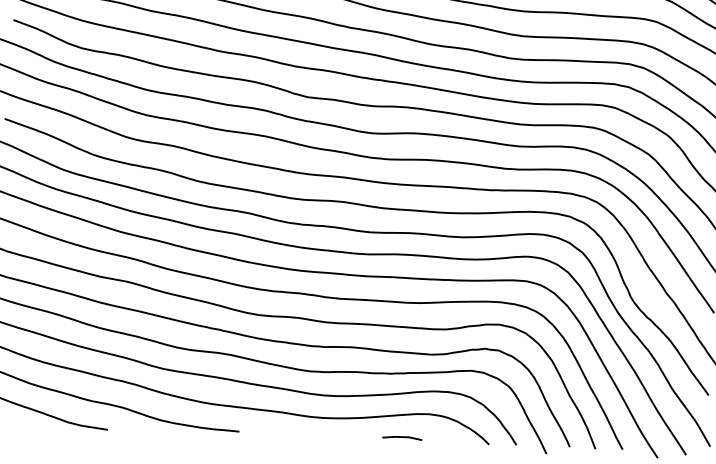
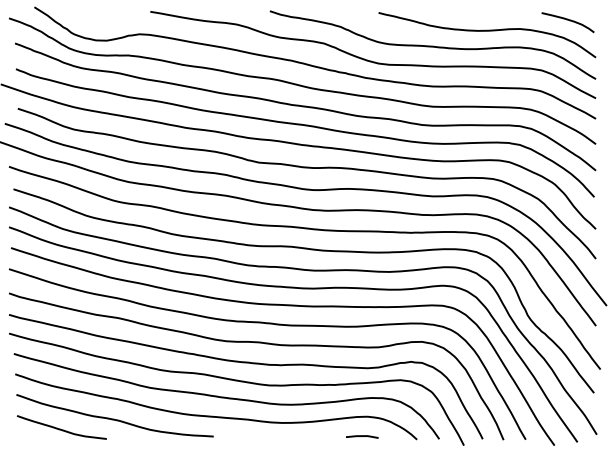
line: (402, 437) -> (362, 436), moved

